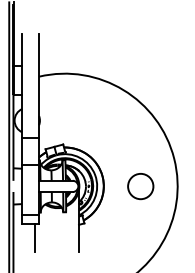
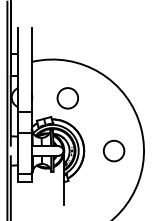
circle: (83, 121) -> (67, 98), added
line: (35, 238) -> (28, 193), removed

